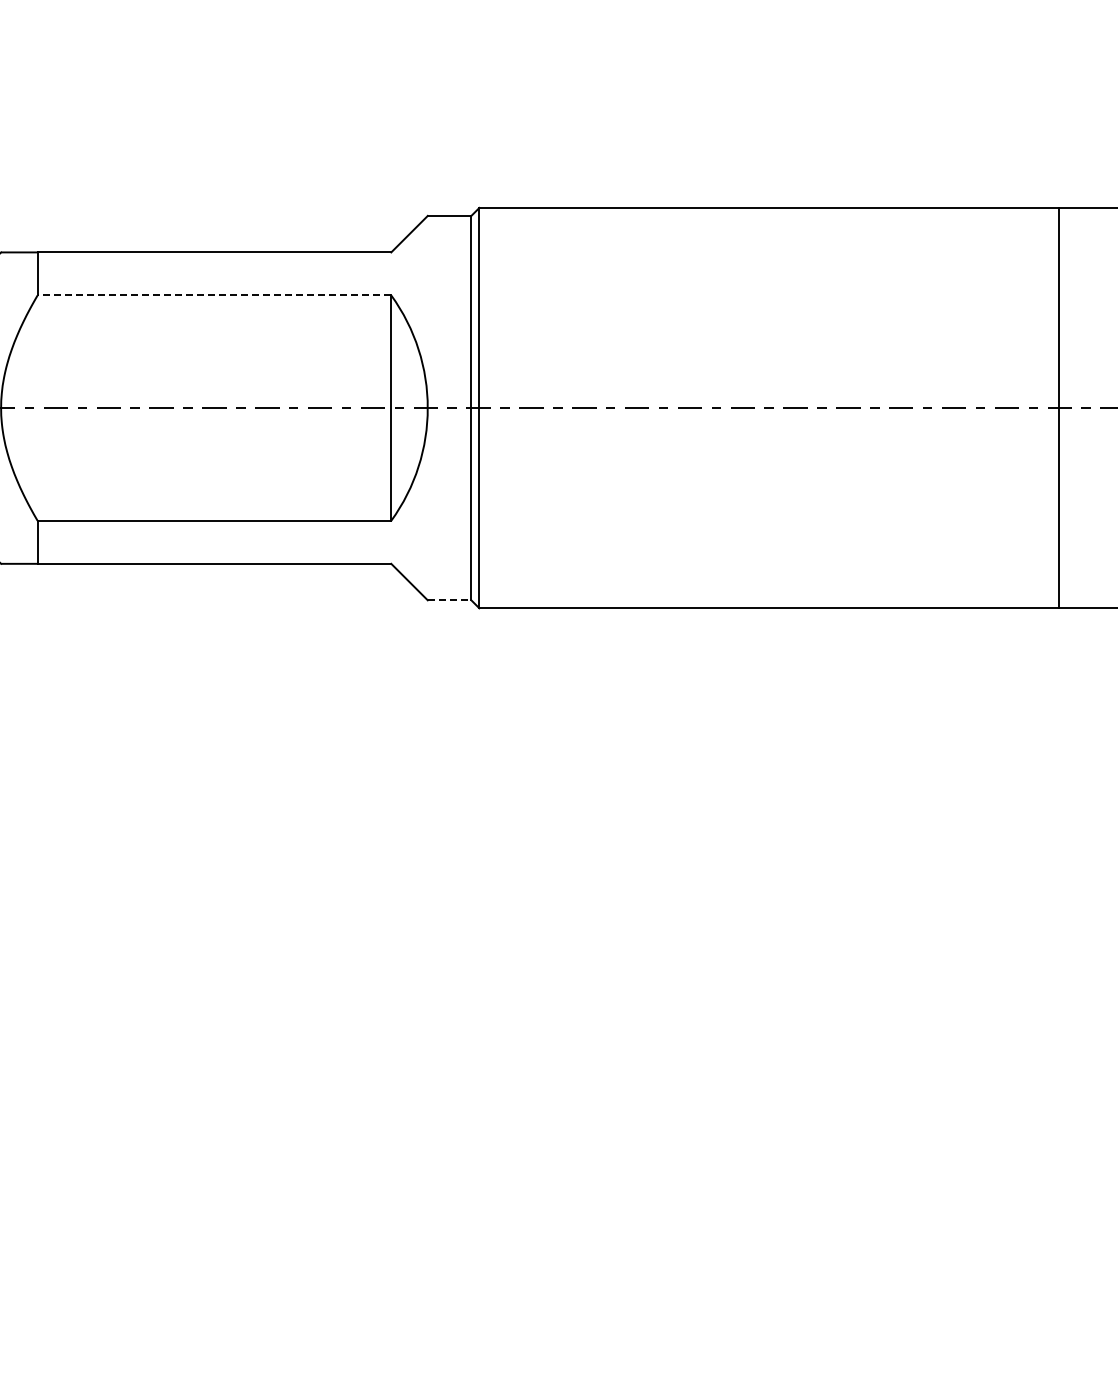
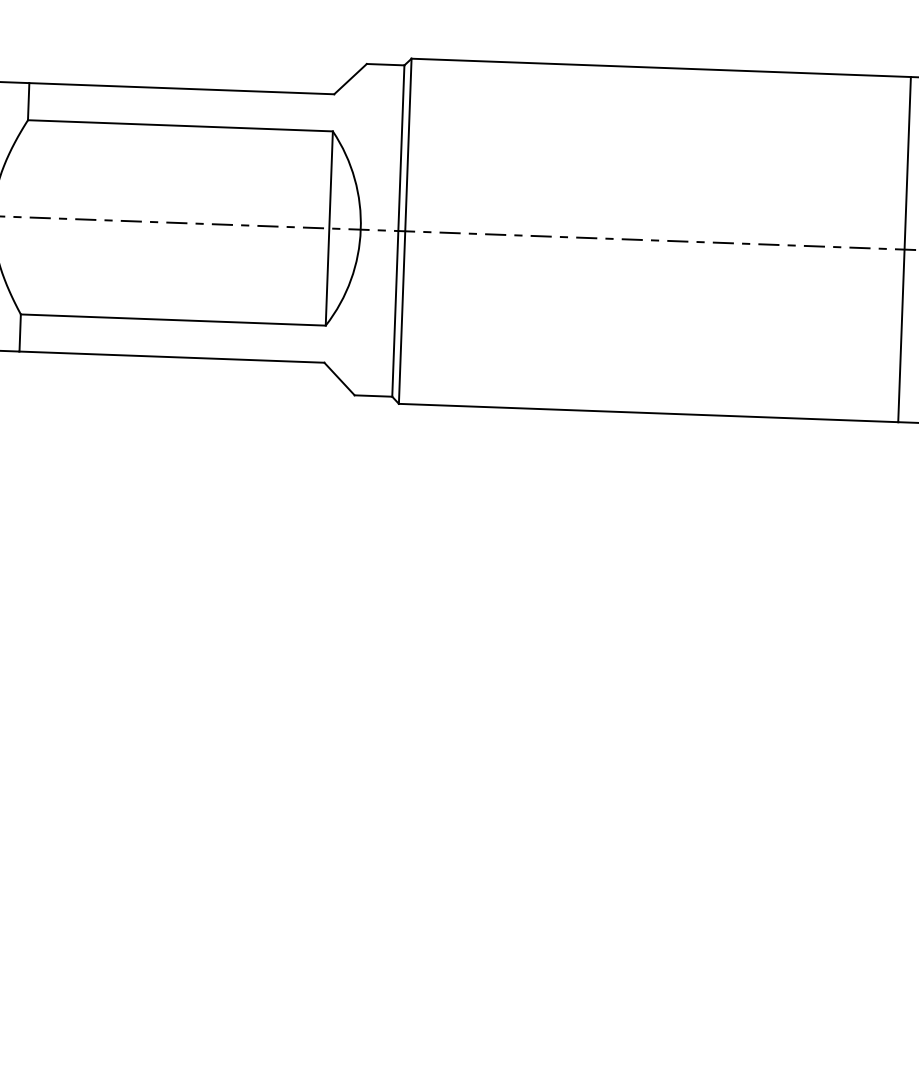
line: (214, 295) -> (180, 125), dashed -> solid
line: (449, 600) -> (373, 396), dashed -> solid

